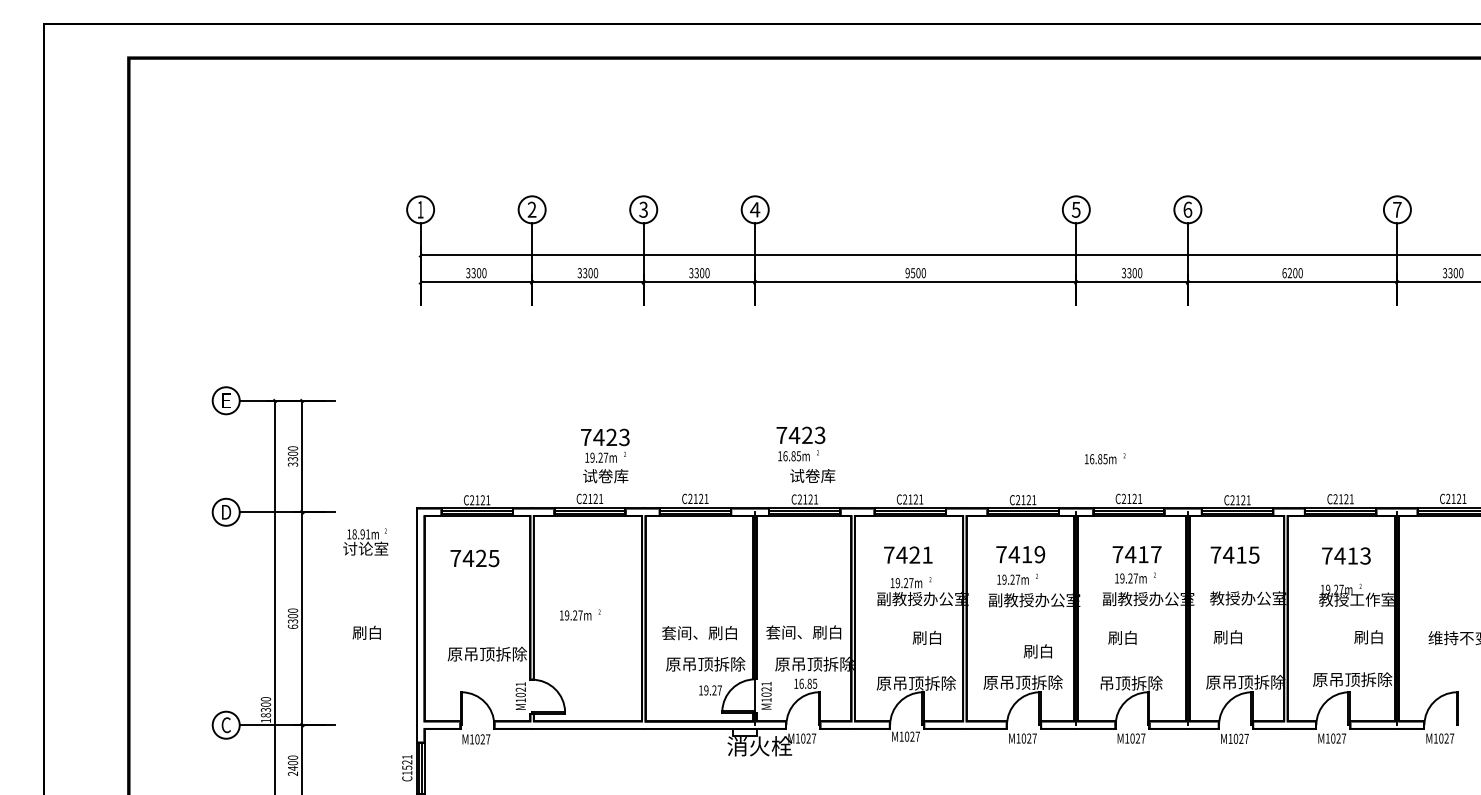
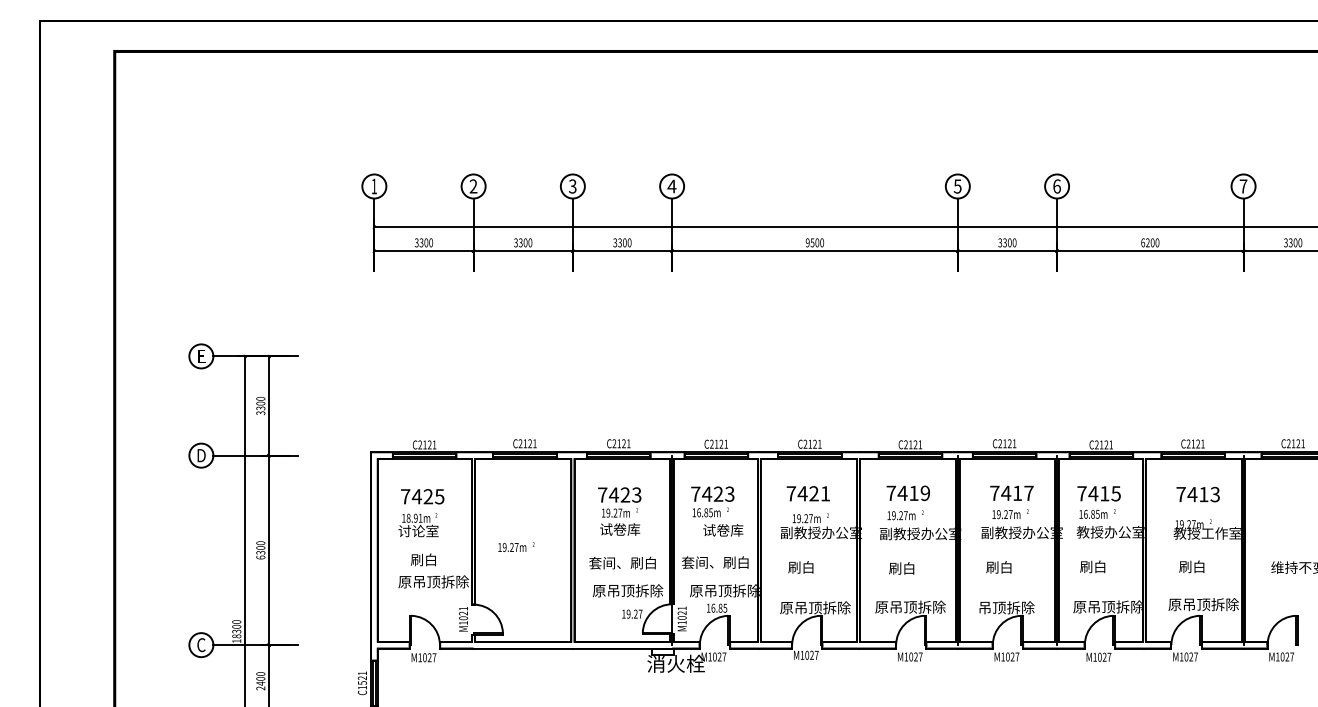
text: (806, 454) -> (717, 511), moved
text: (605, 455) -> (619, 511), moved
text: (1105, 458) -> (1097, 513), moved
text: (365, 542) -> (418, 525), moved
text: (366, 632) -> (423, 559), moved
text: (1368, 636) -> (1191, 566), moved
text: (926, 637) -> (800, 567), moved
text: (1037, 651) -> (901, 568), moved

